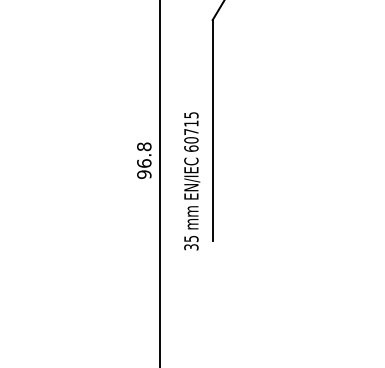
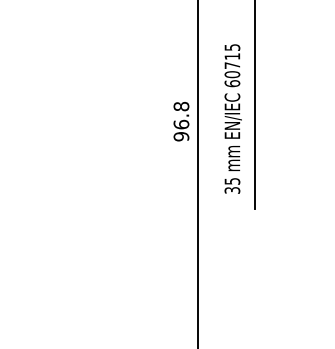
text: (192, 181) -> (233, 119), moved

